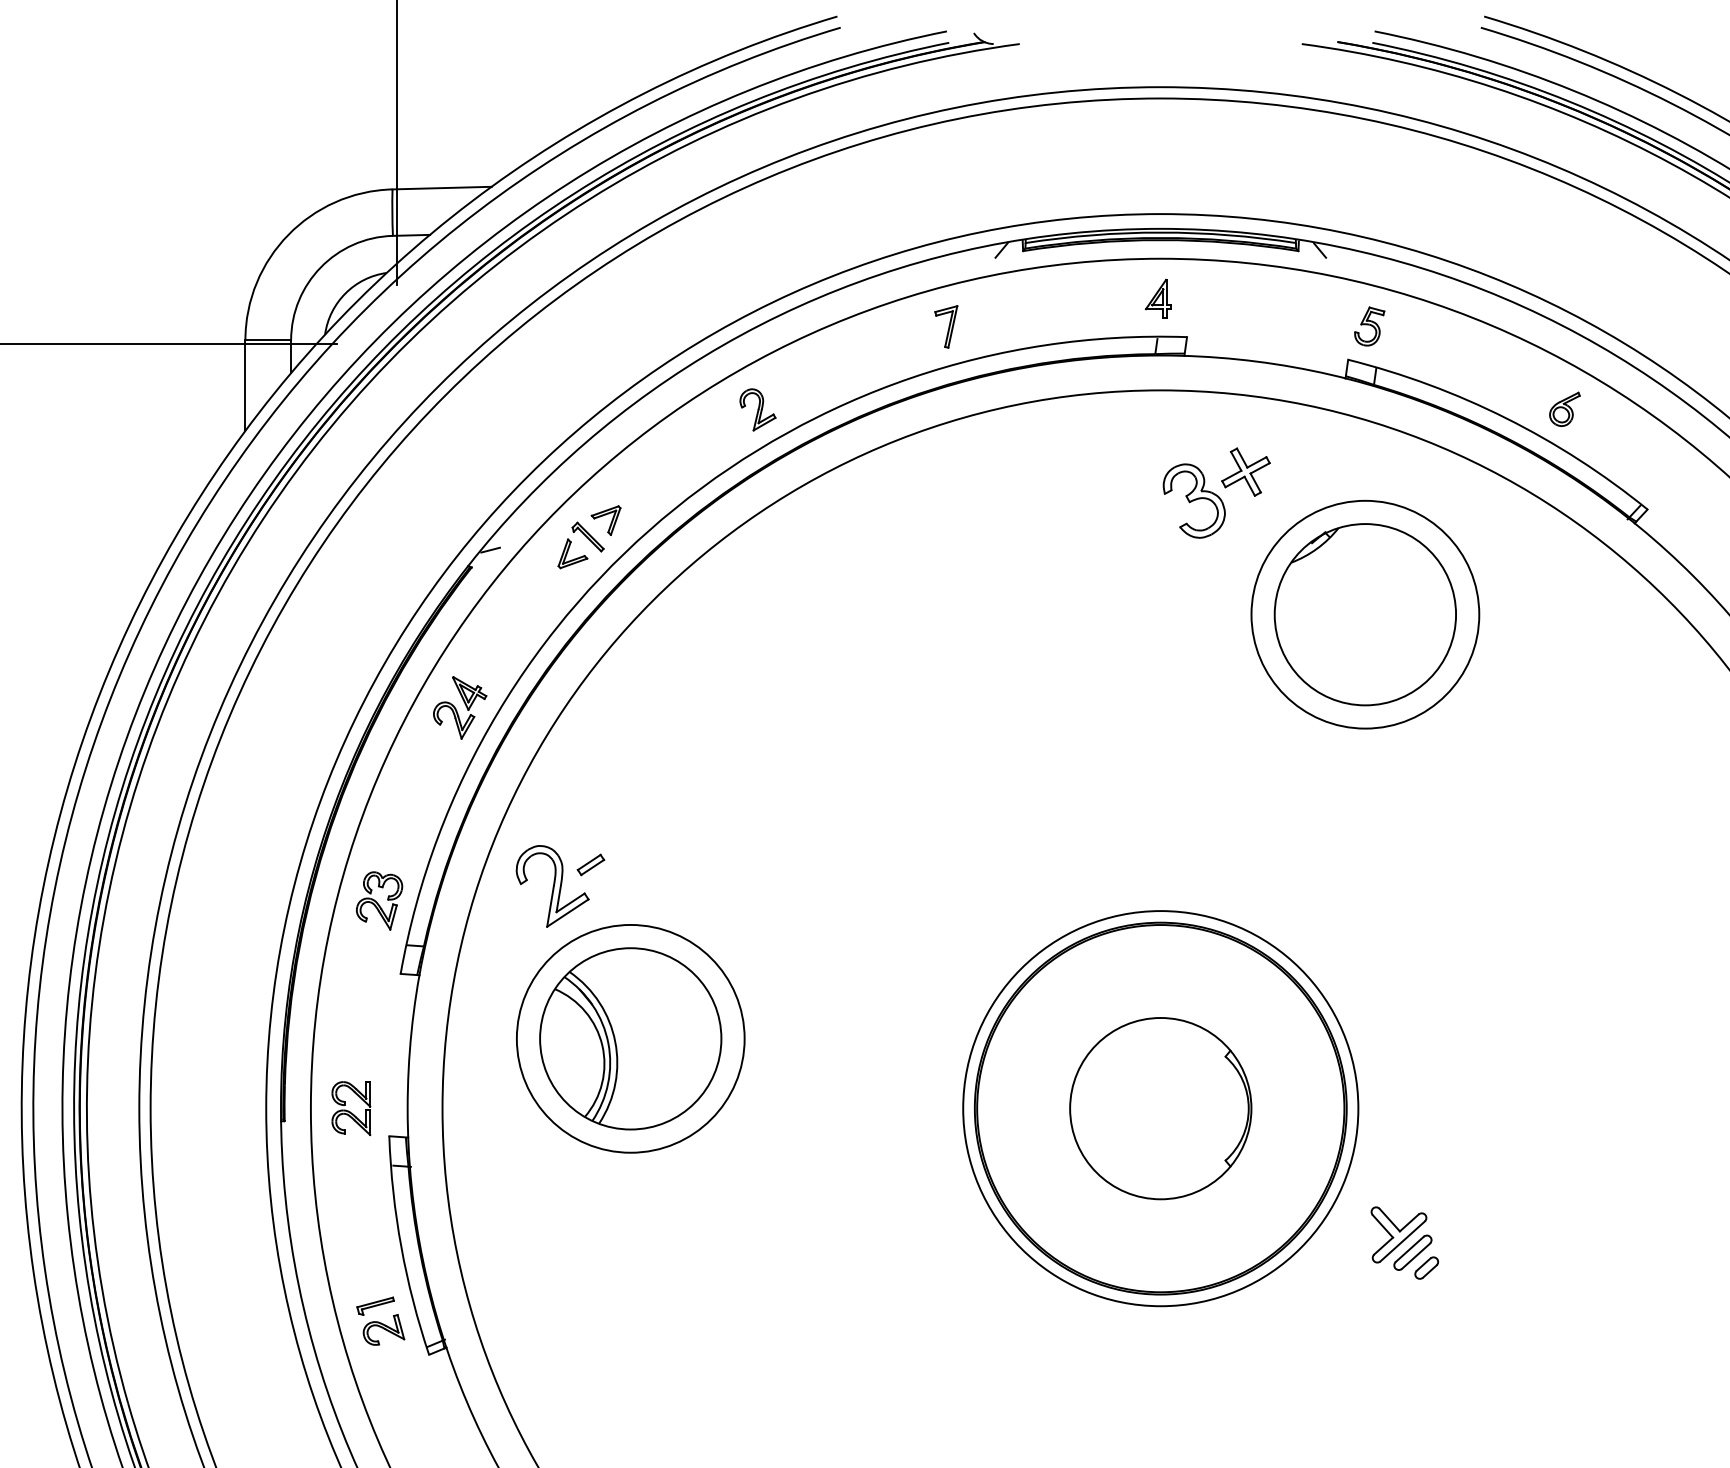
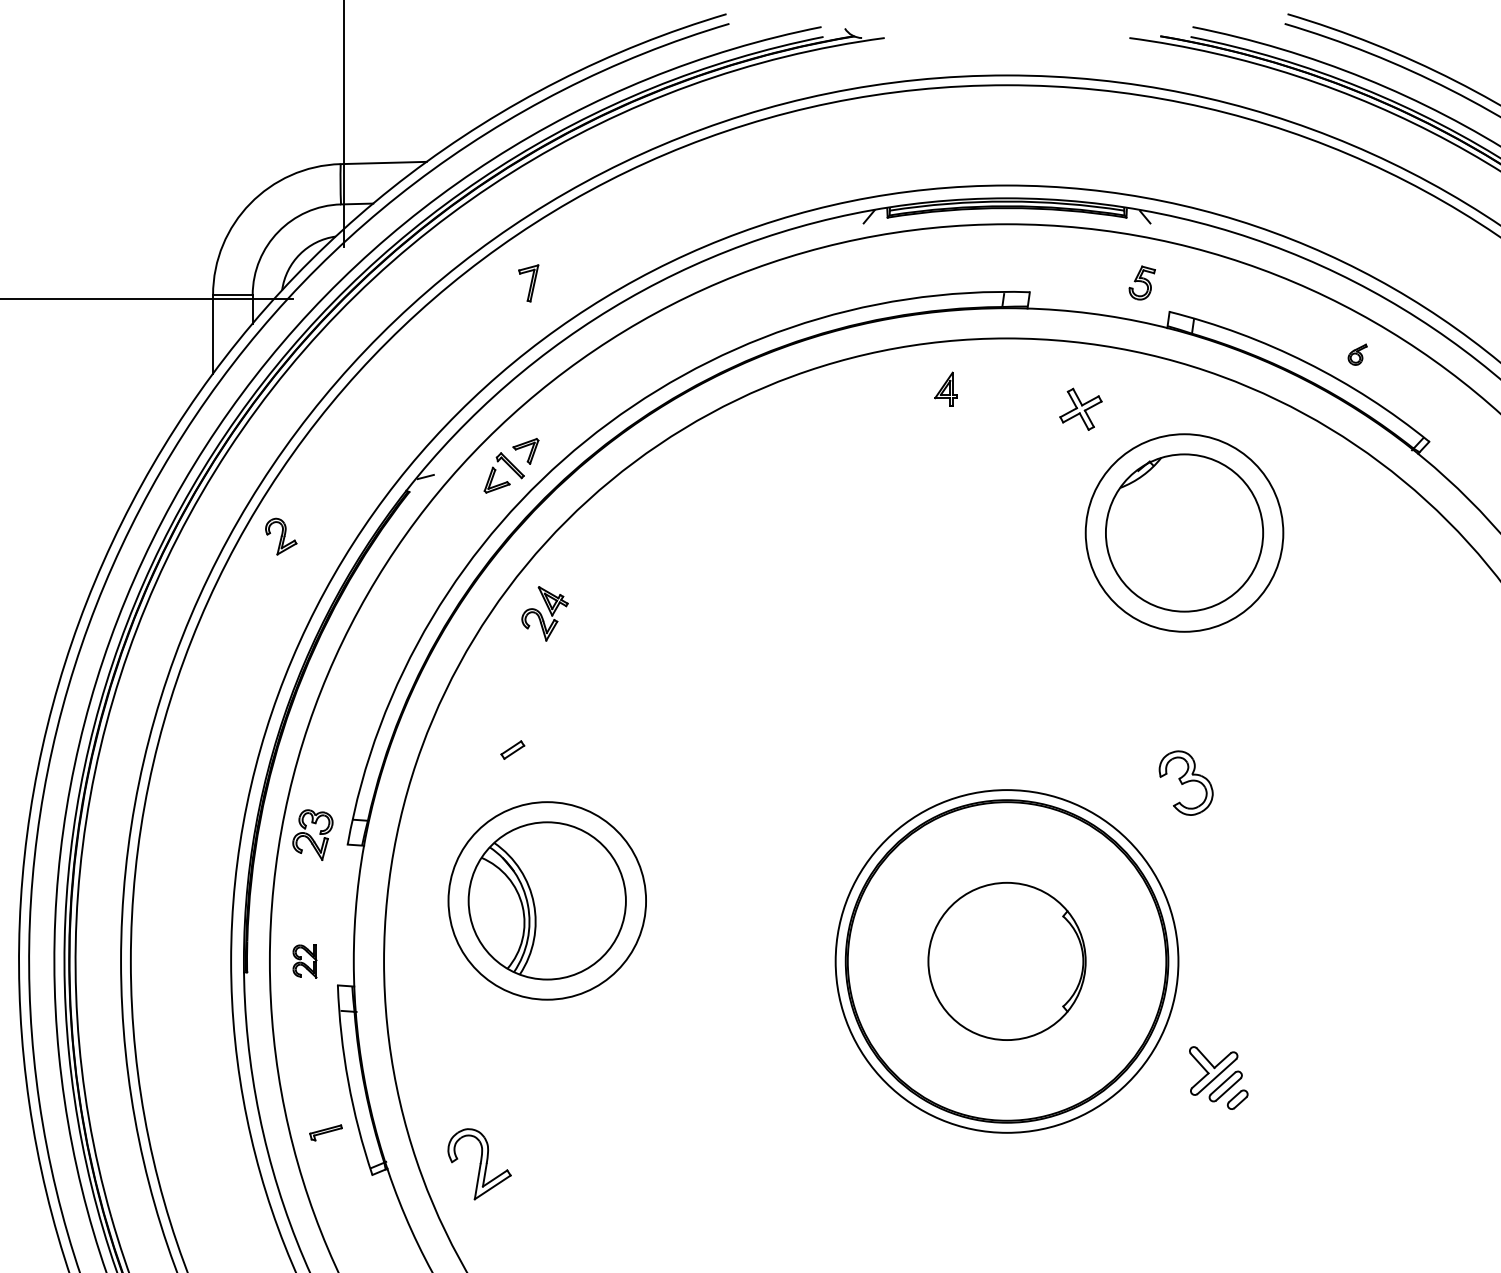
part: (1157, 298) -> (945, 388), moved
part: (946, 326) -> (528, 283), moved
part: (1369, 326) -> (1142, 283), moved
part: (1564, 408) -> (1357, 354), size x0.7
part: (757, 409) -> (280, 536), moved
part: (1193, 500) -> (1185, 782), moved
part: (460, 707) -> (545, 613), moved
part: (552, 886) -> (479, 1164), moved
part: (379, 900) -> (312, 834), moved
part: (351, 1108) -> (305, 961), size x0.7
part: (383, 1329) -> (332, 1153), removed

